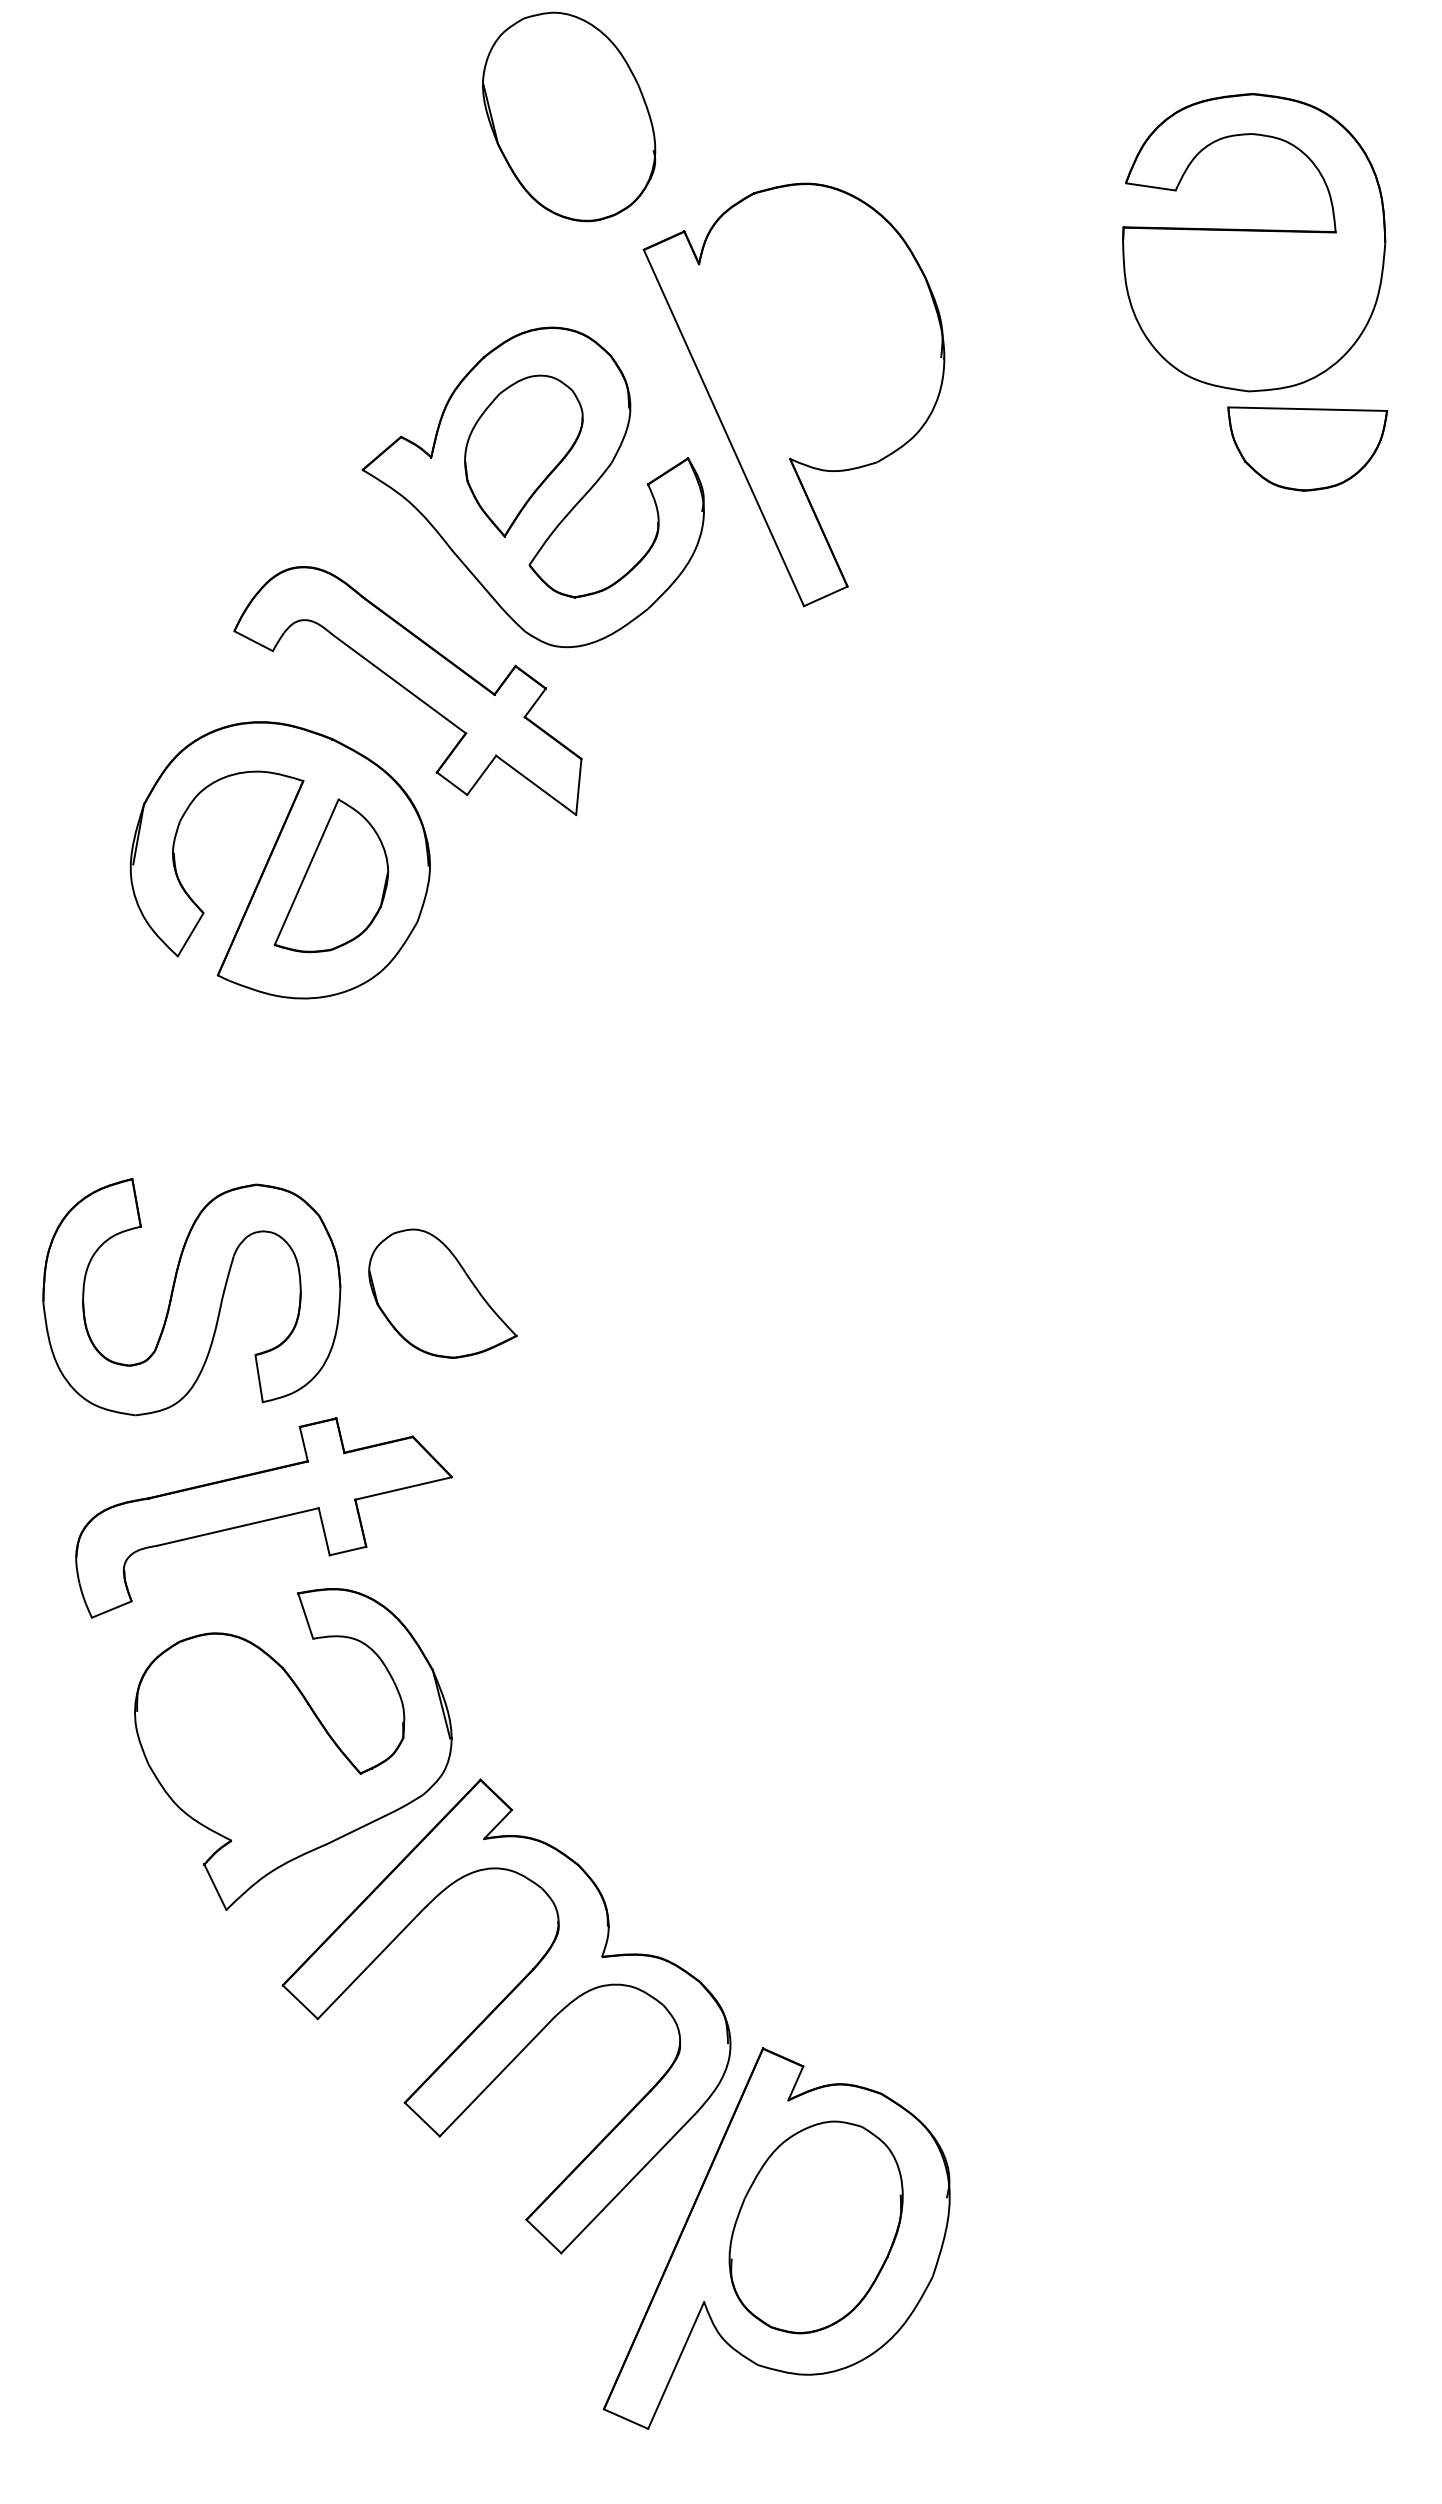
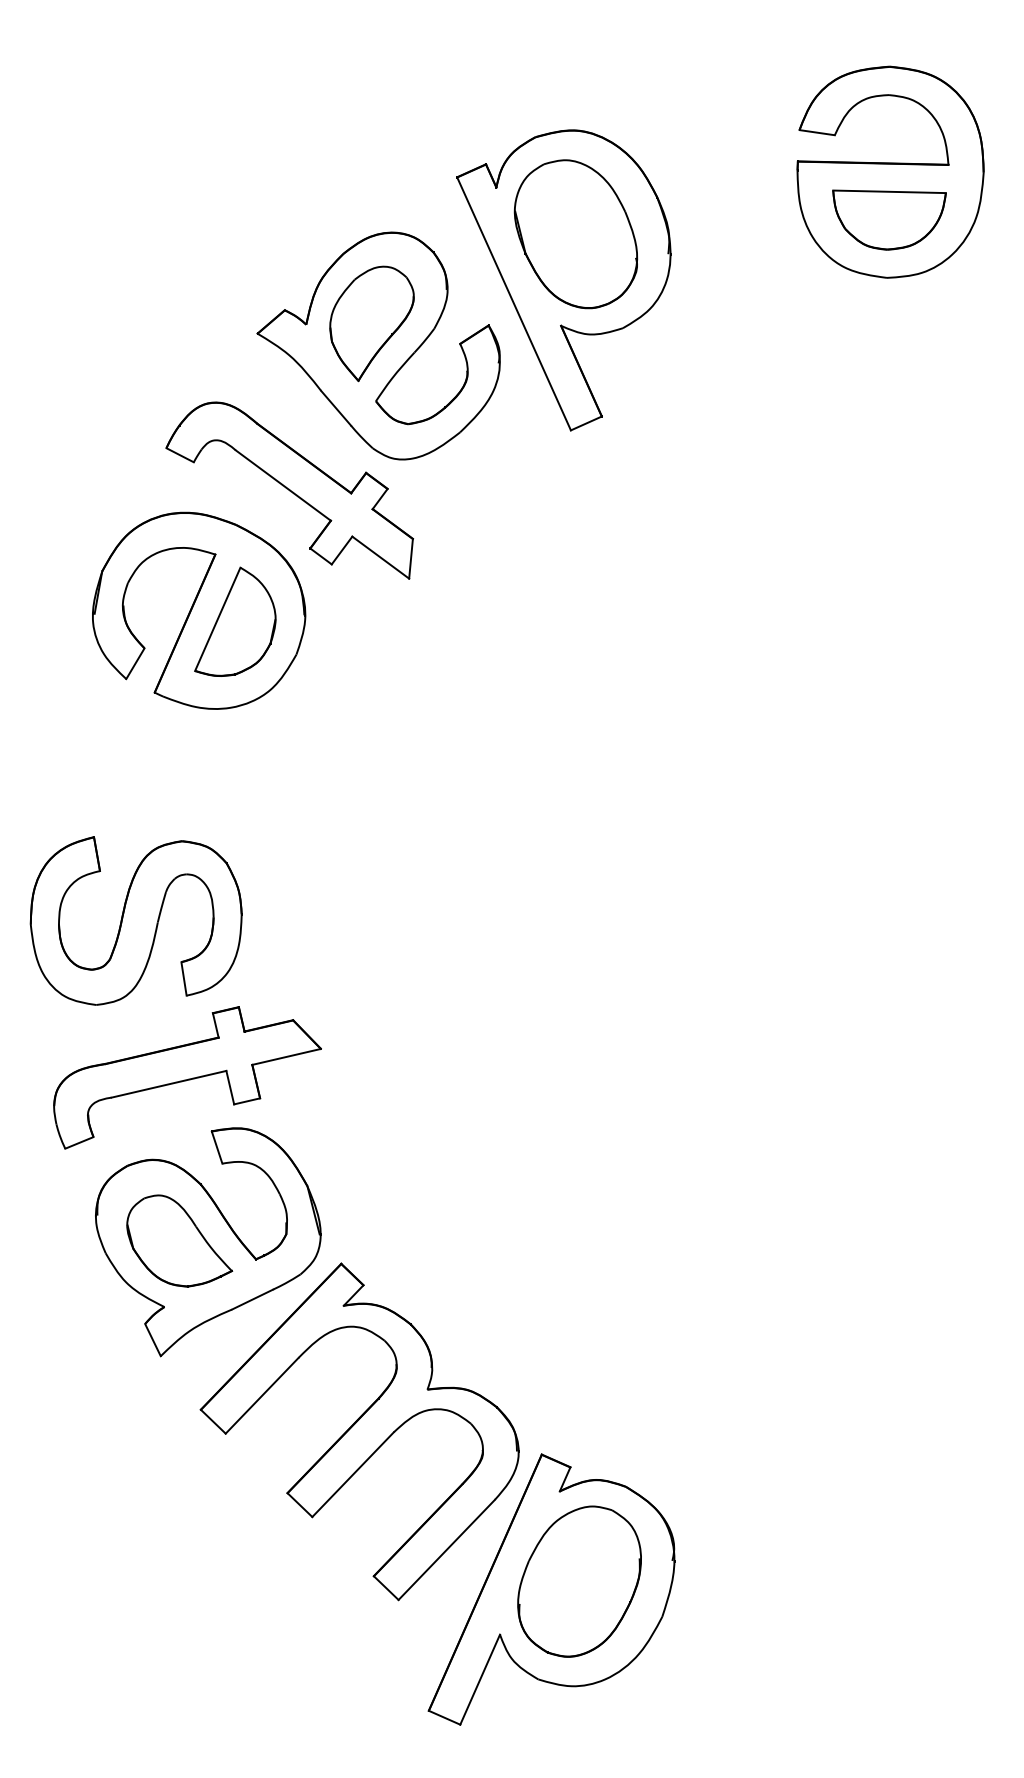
part: (569, 116) -> (576, 233), moved
part: (1307, 448) -> (889, 219), moved
part: (442, 1293) -> (179, 1240), moved

